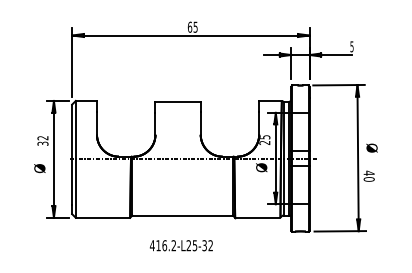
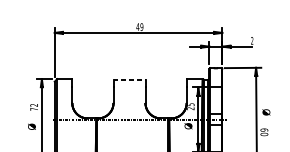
text: (192, 26) -> (139, 26), 65 -> 49
text: (351, 46) -> (251, 40), 5 -> 2
line: (178, 101) -> (129, 79), solid -> dashed
text: (42, 143) -> (33, 109), 32 -> 72
text: (368, 172) -> (263, 129), 40 -> 60

